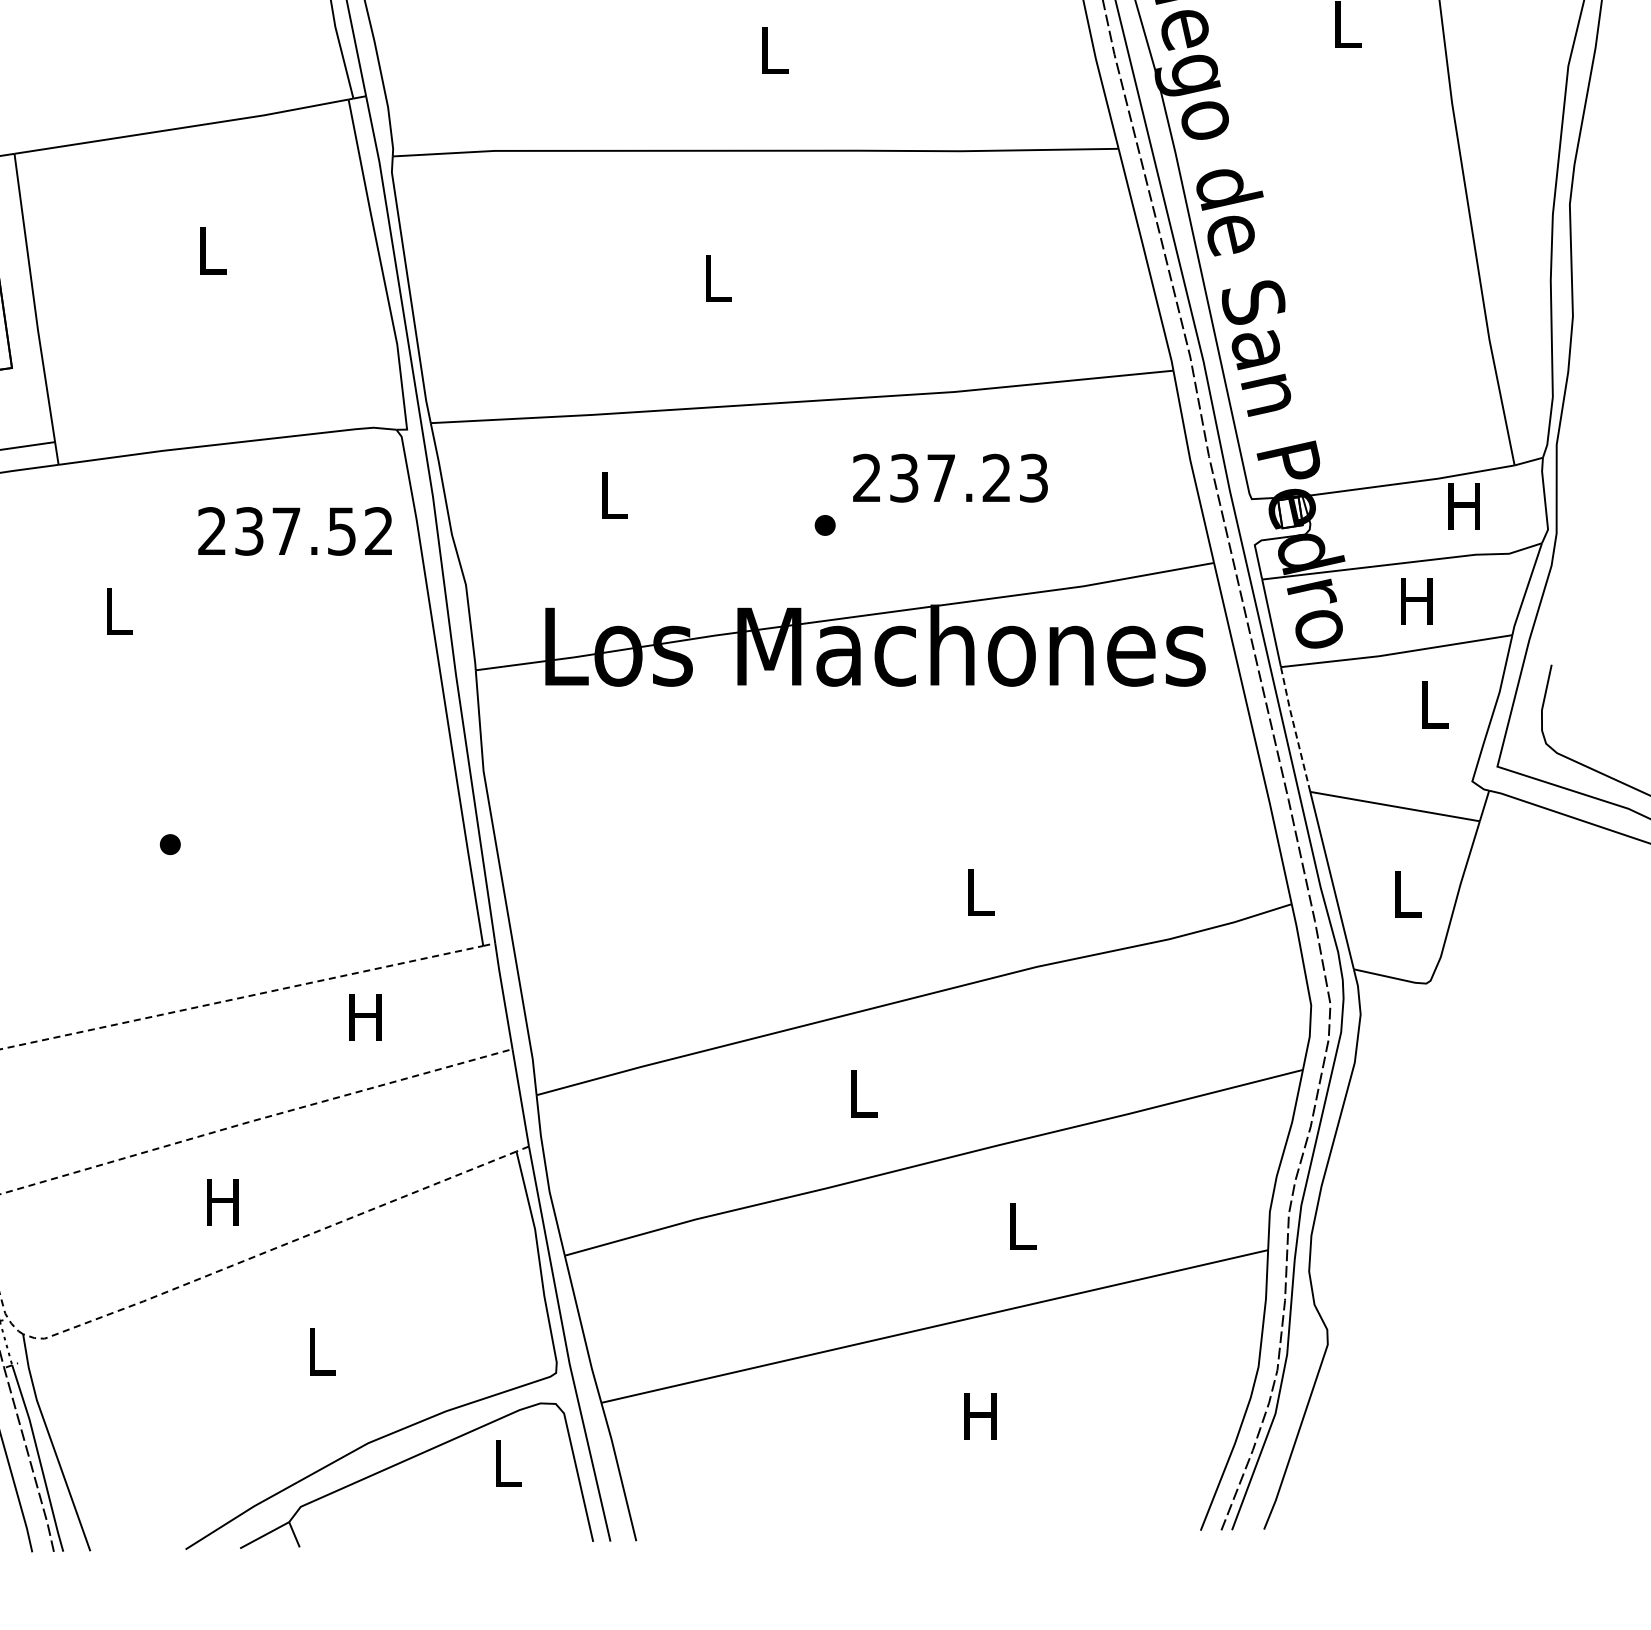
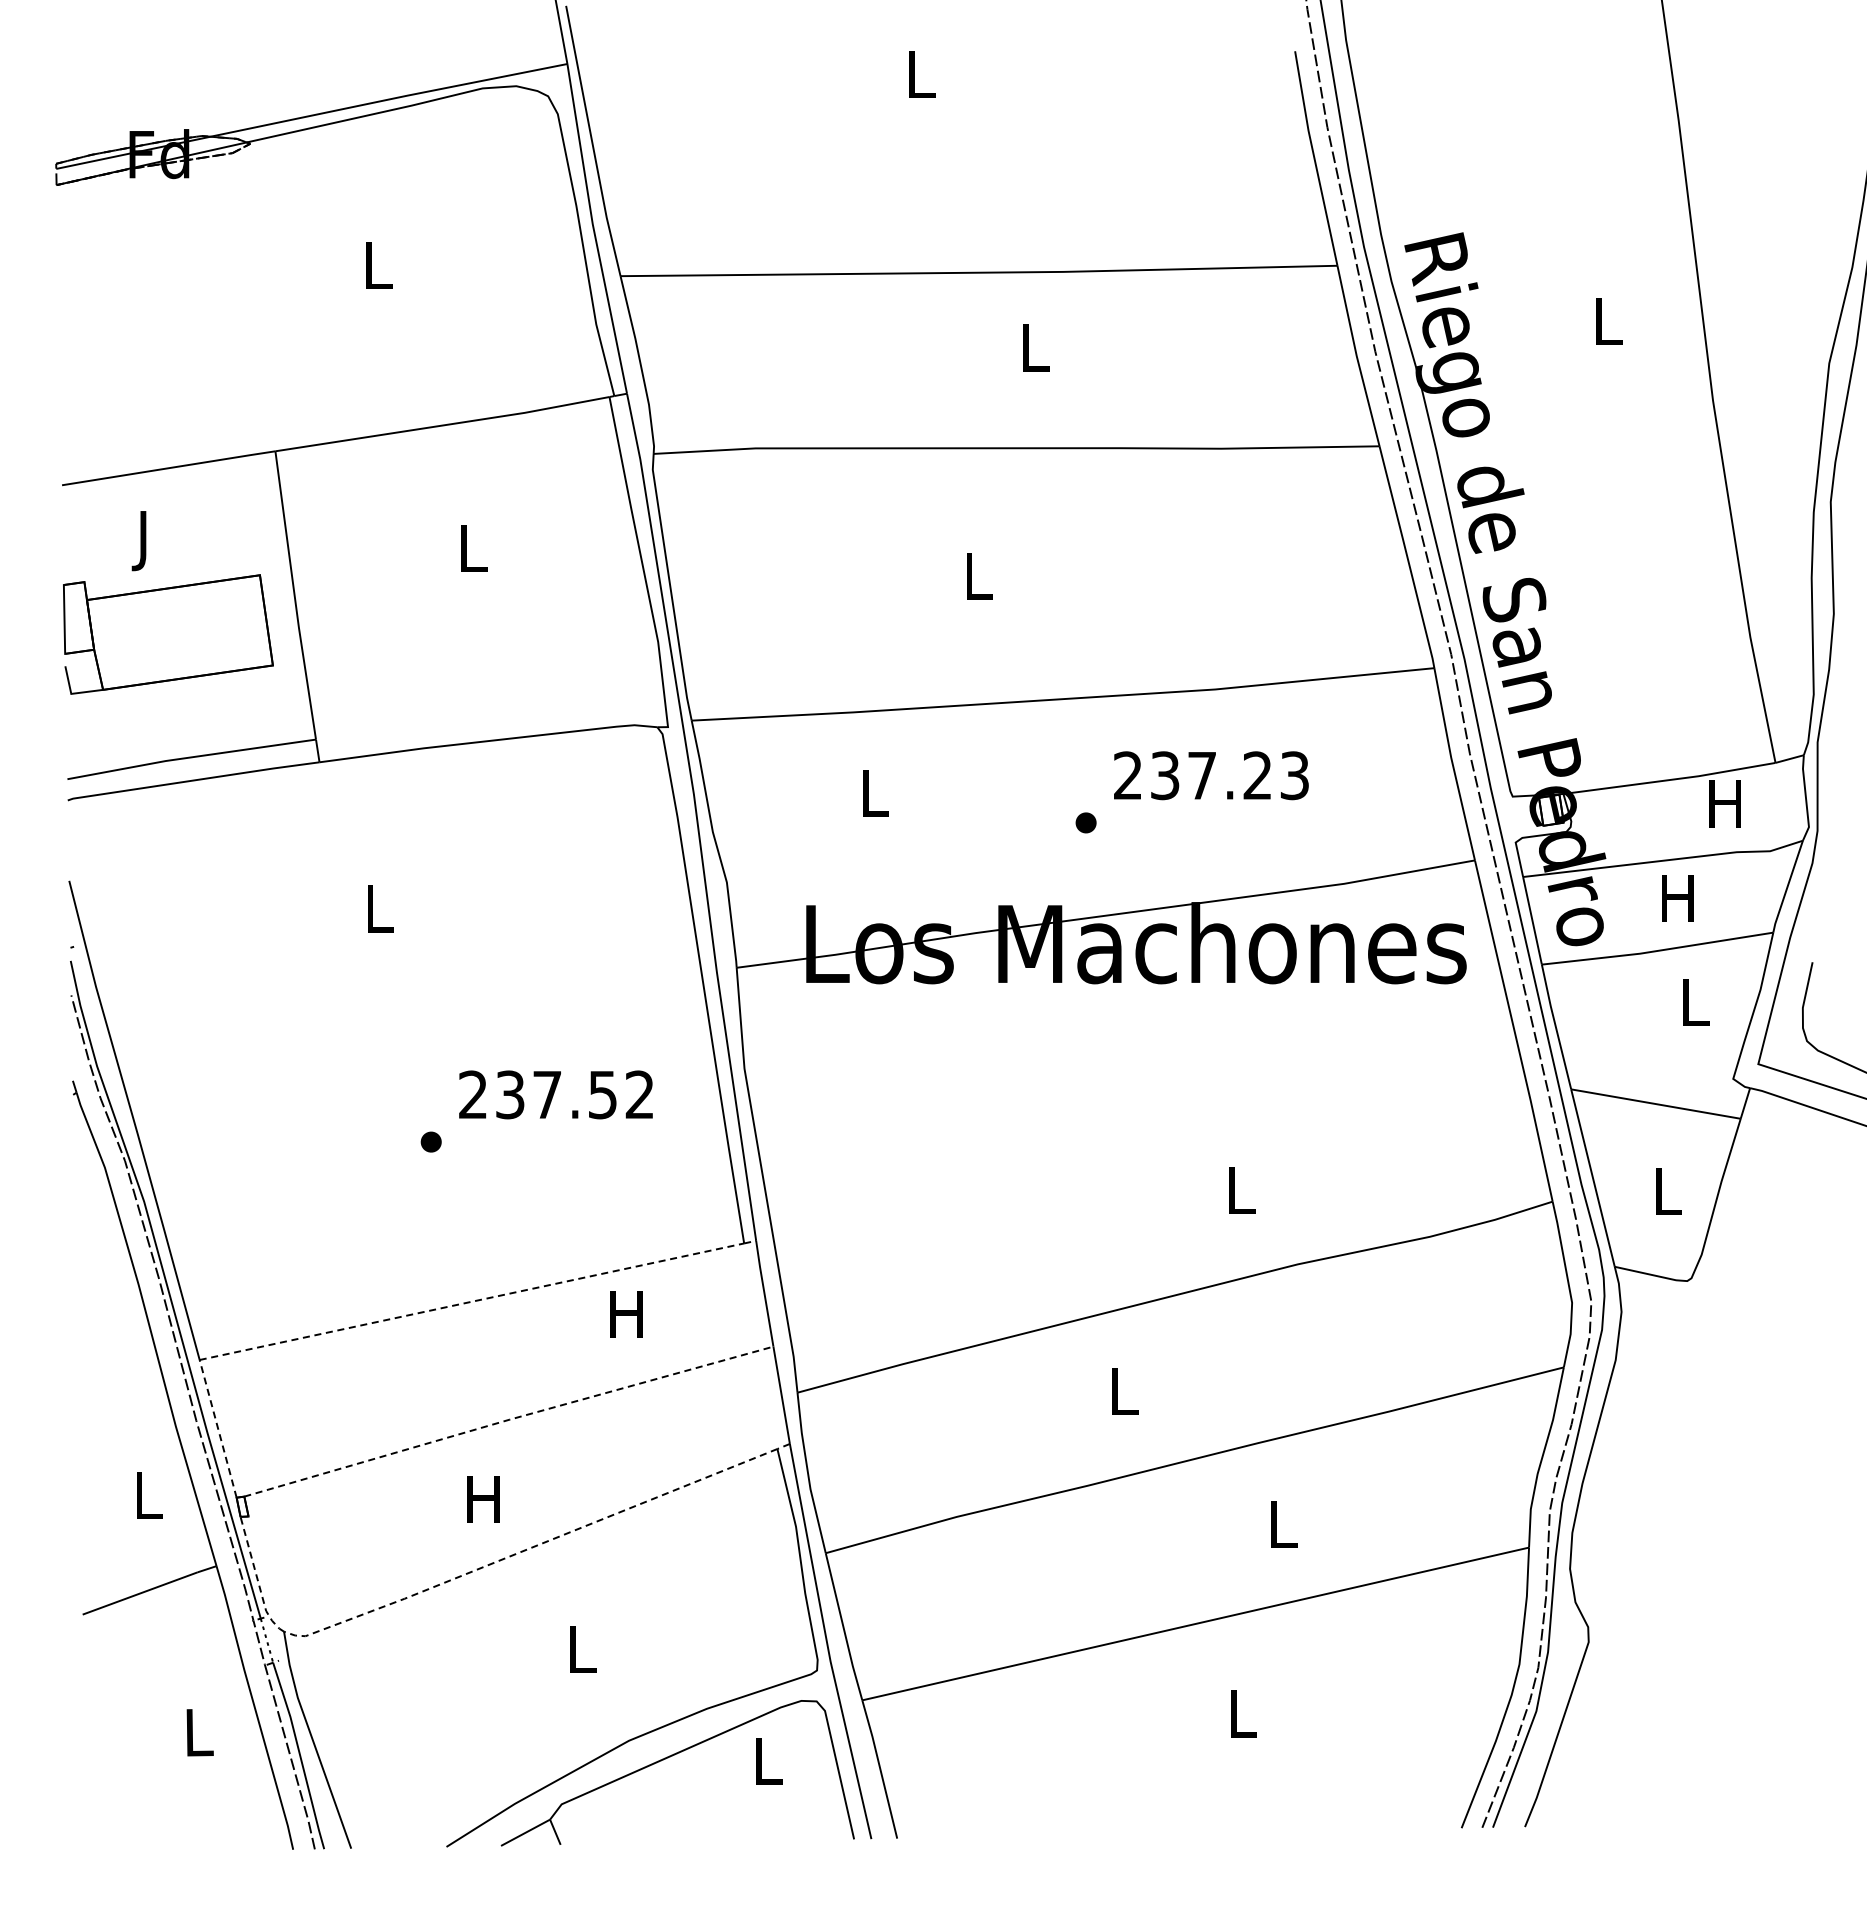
text: (294, 531) -> (555, 1094), moved
line: (1294, 729) -> (1555, 1026), dashed -> solid
text: (980, 1416) -> (1241, 1713), H -> L

